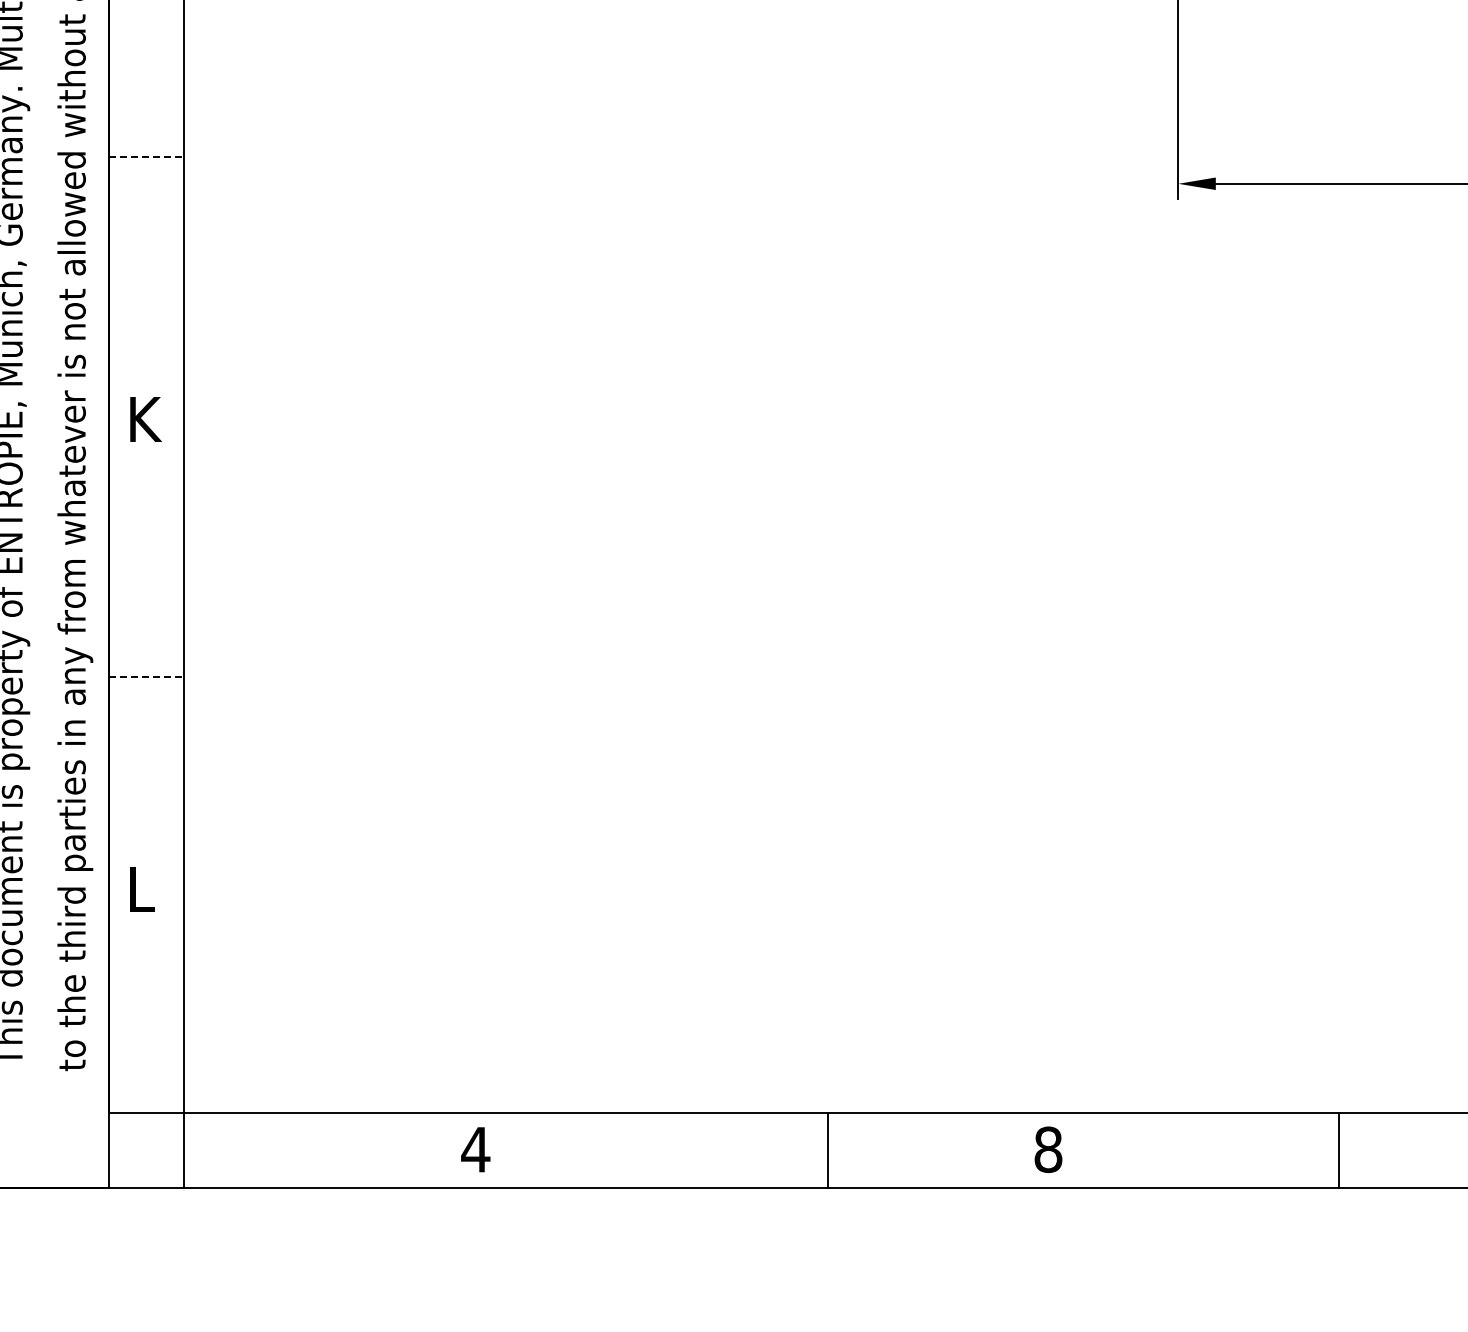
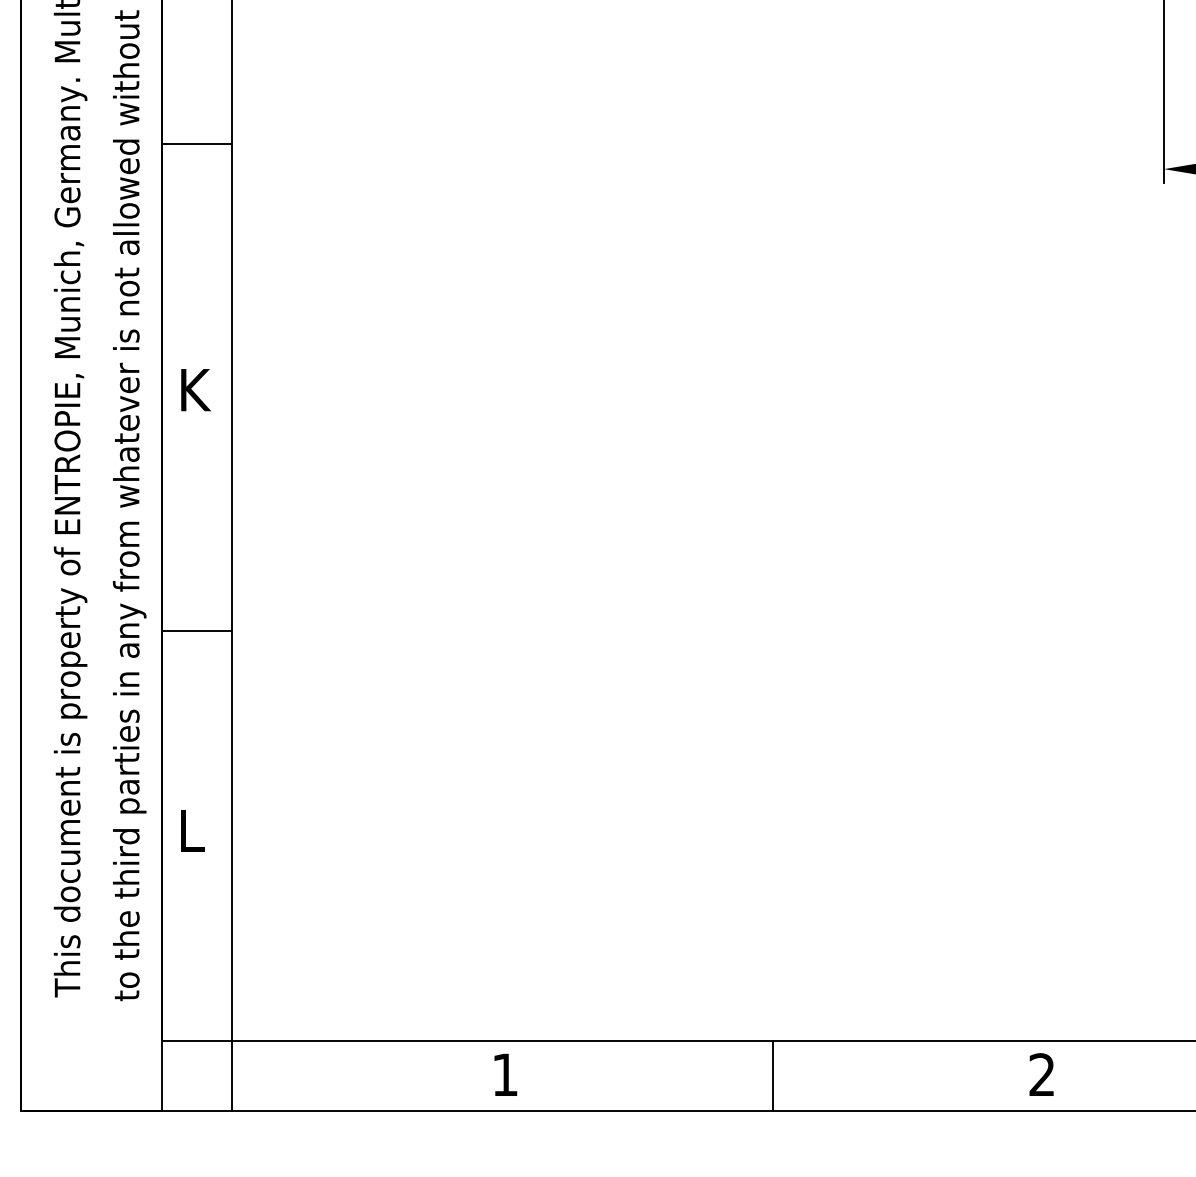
line: (147, 157) -> (197, 144), dashed -> solid
line: (147, 676) -> (197, 631), dashed -> solid
text: (475, 1149) -> (504, 1074), 4 -> 1
text: (1048, 1149) -> (1042, 1074), 8 -> 2
line: (827, 1150) -> (773, 1075), moved

